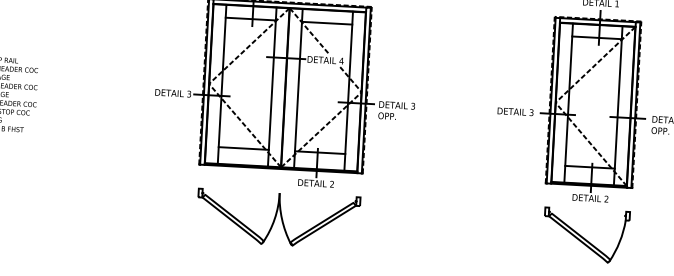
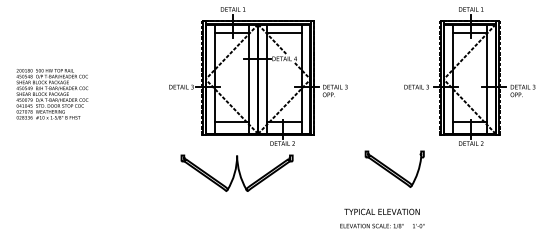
part: (277, 217) -> (236, 172), moved
part: (586, 234) -> (394, 168), moved

